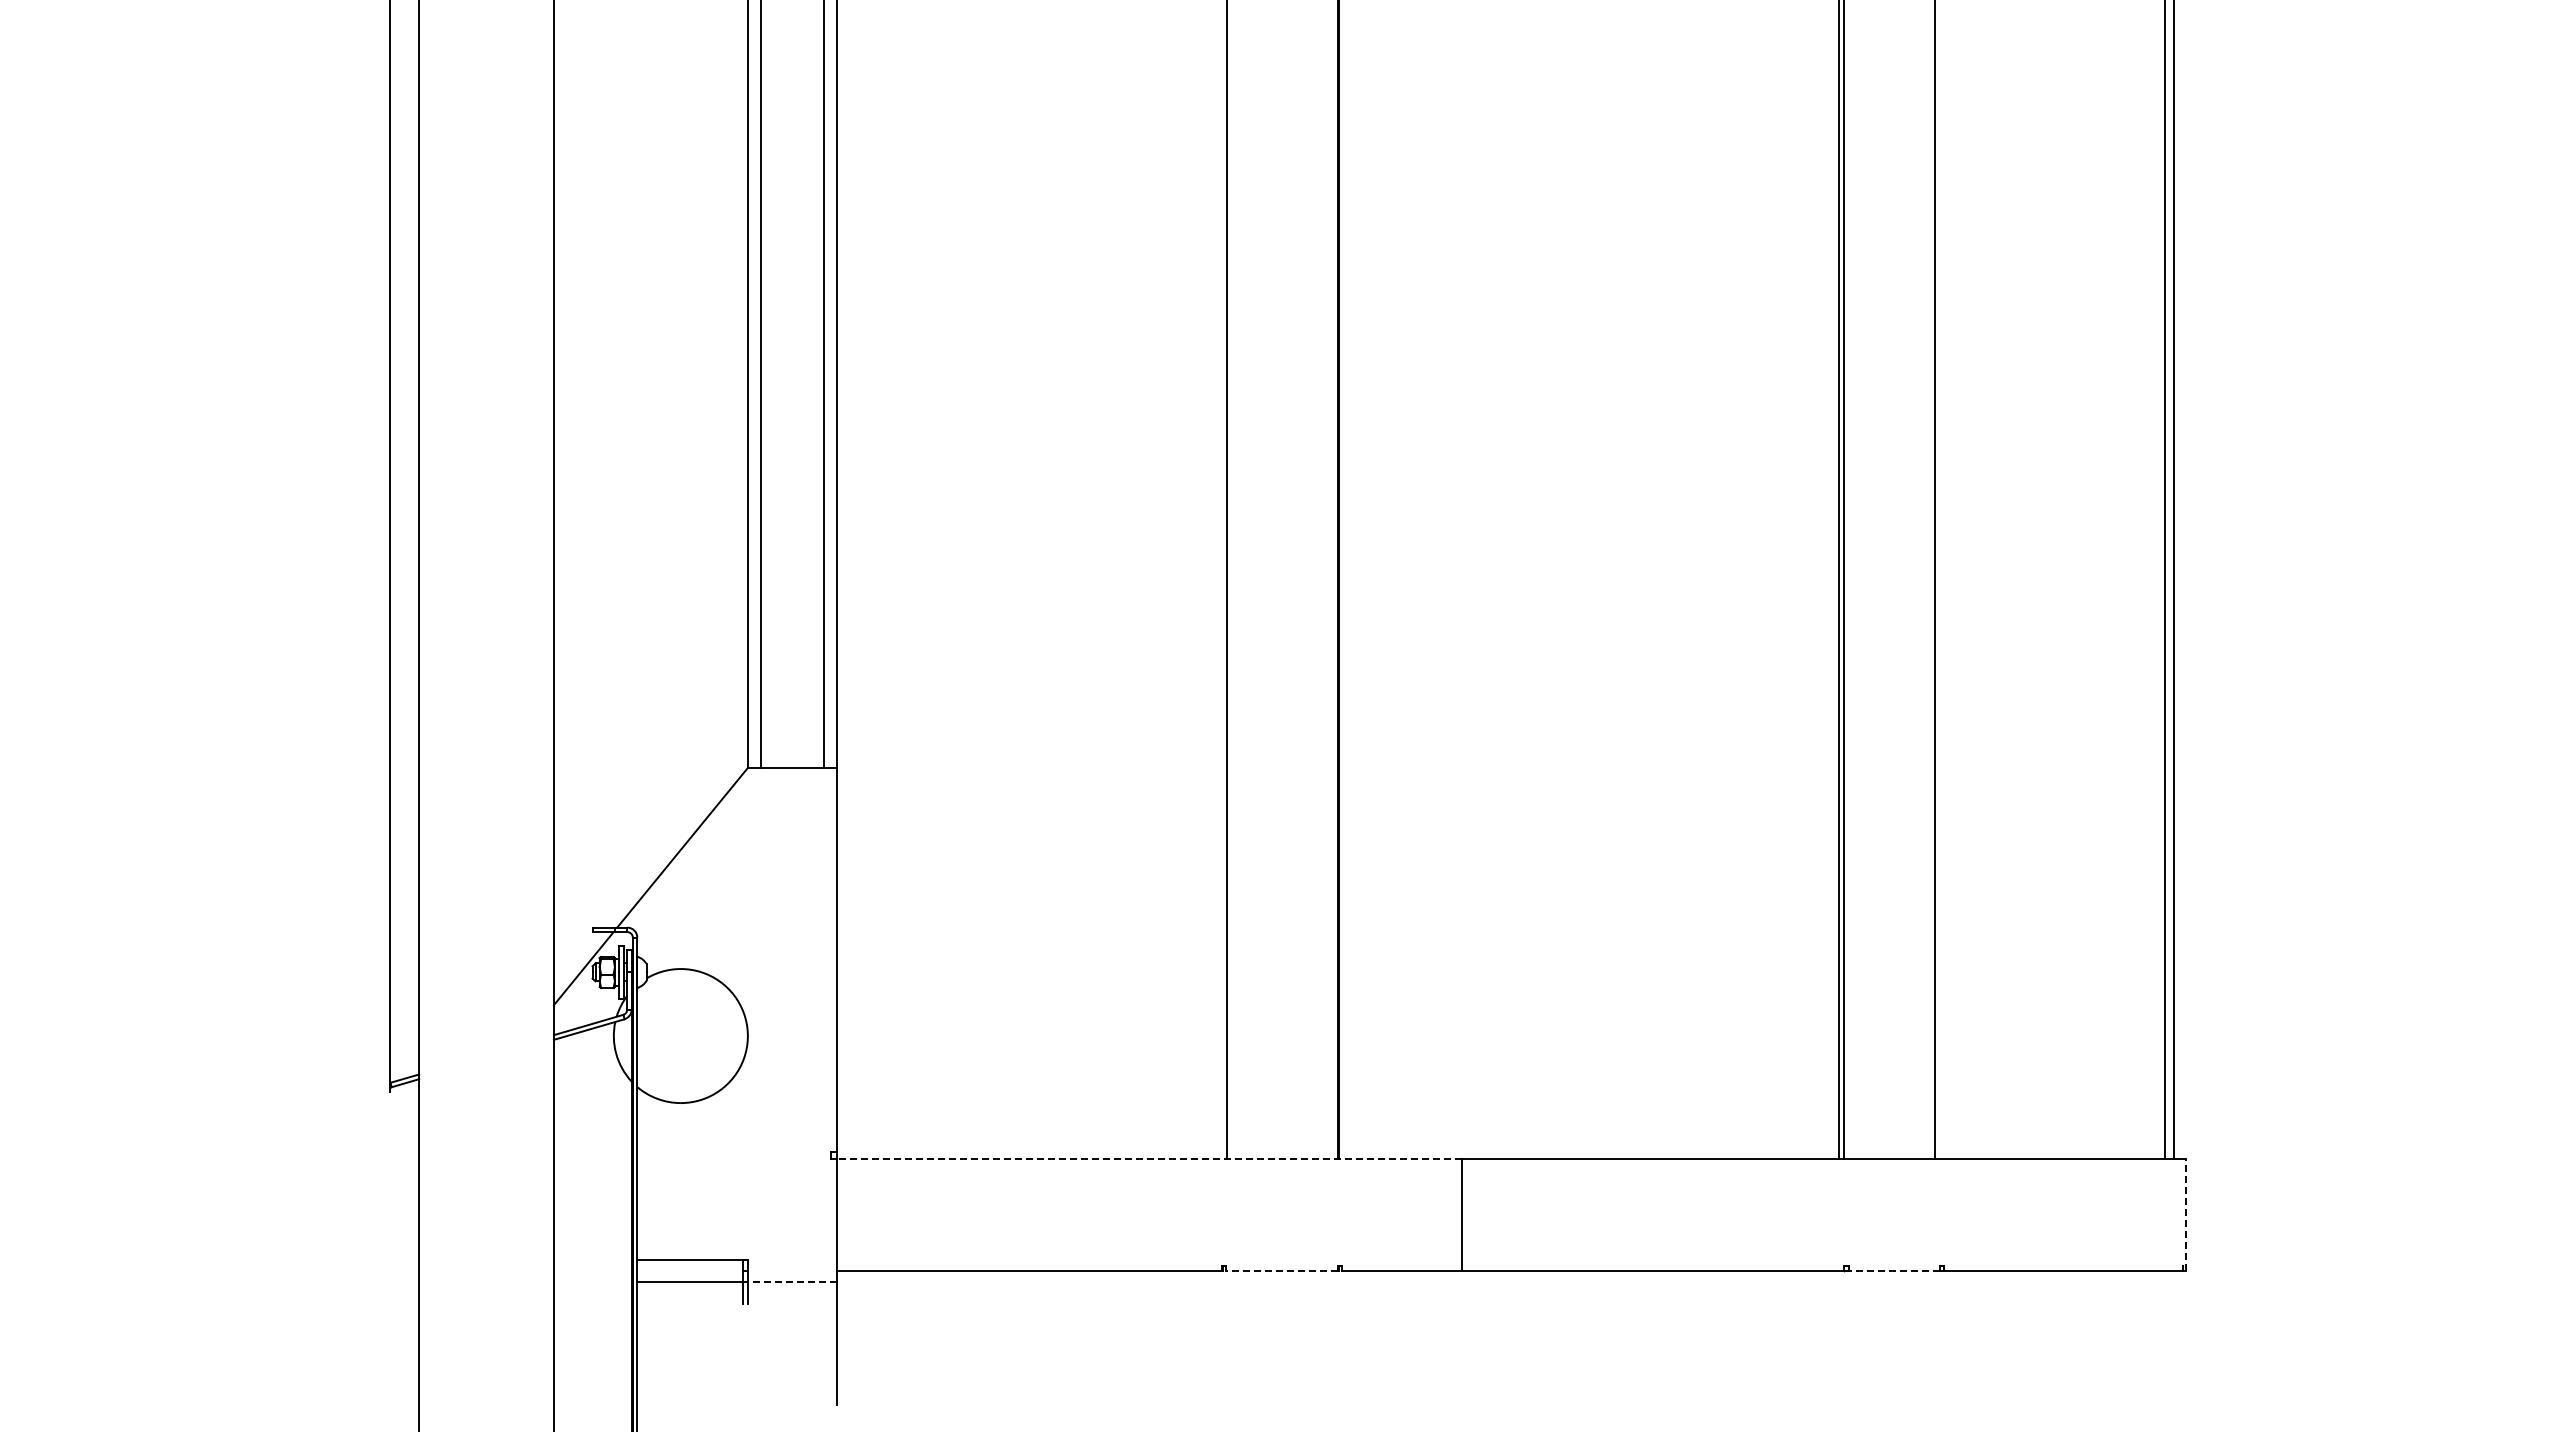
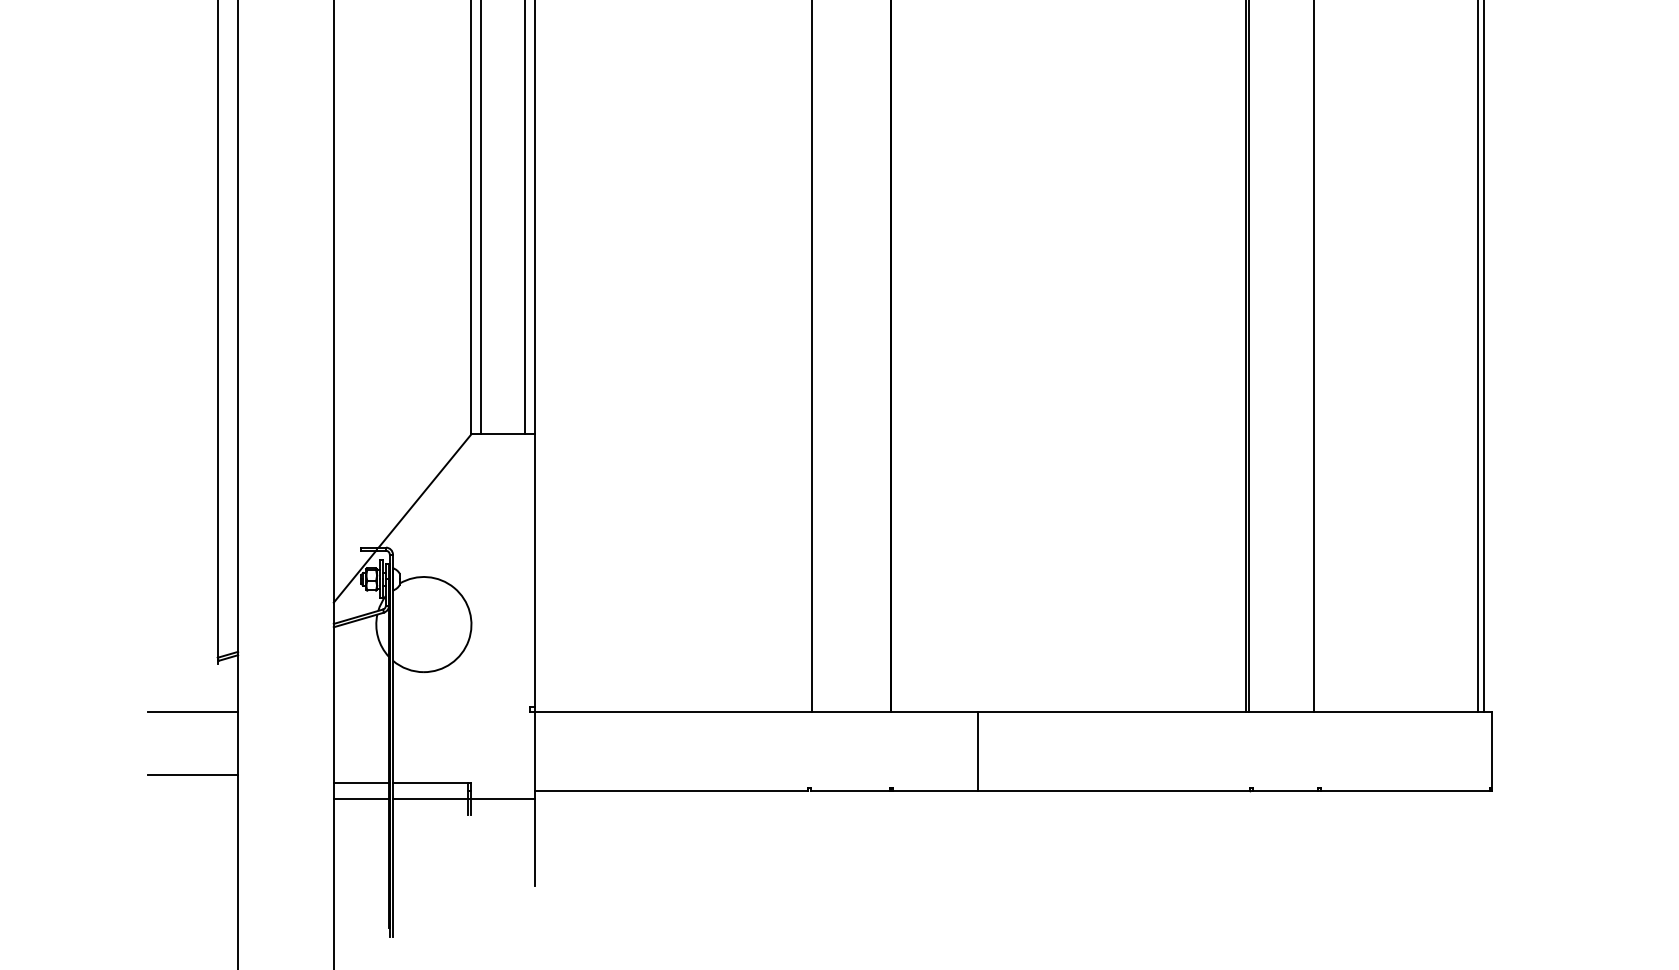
line: (355, 1158) -> (192, 711), added
line: (1149, 1158) -> (756, 711), dashed -> solid
line: (2185, 1214) -> (1492, 751), dashed -> solid
line: (355, 1248) -> (192, 775), added
line: (592, 1259) -> (361, 783), added
line: (1282, 1270) -> (851, 791), dashed -> solid
line: (1894, 1270) -> (1285, 791), dashed -> solid
line: (592, 1281) -> (361, 798), added
line: (792, 1281) -> (503, 798), dashed -> solid

